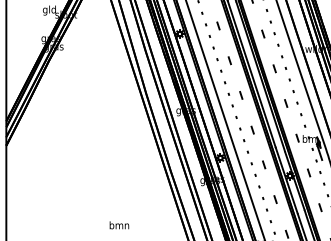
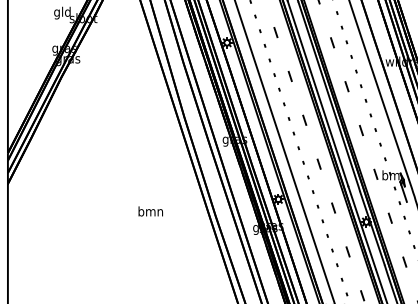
text: (119, 225) -> (150, 211), moved

